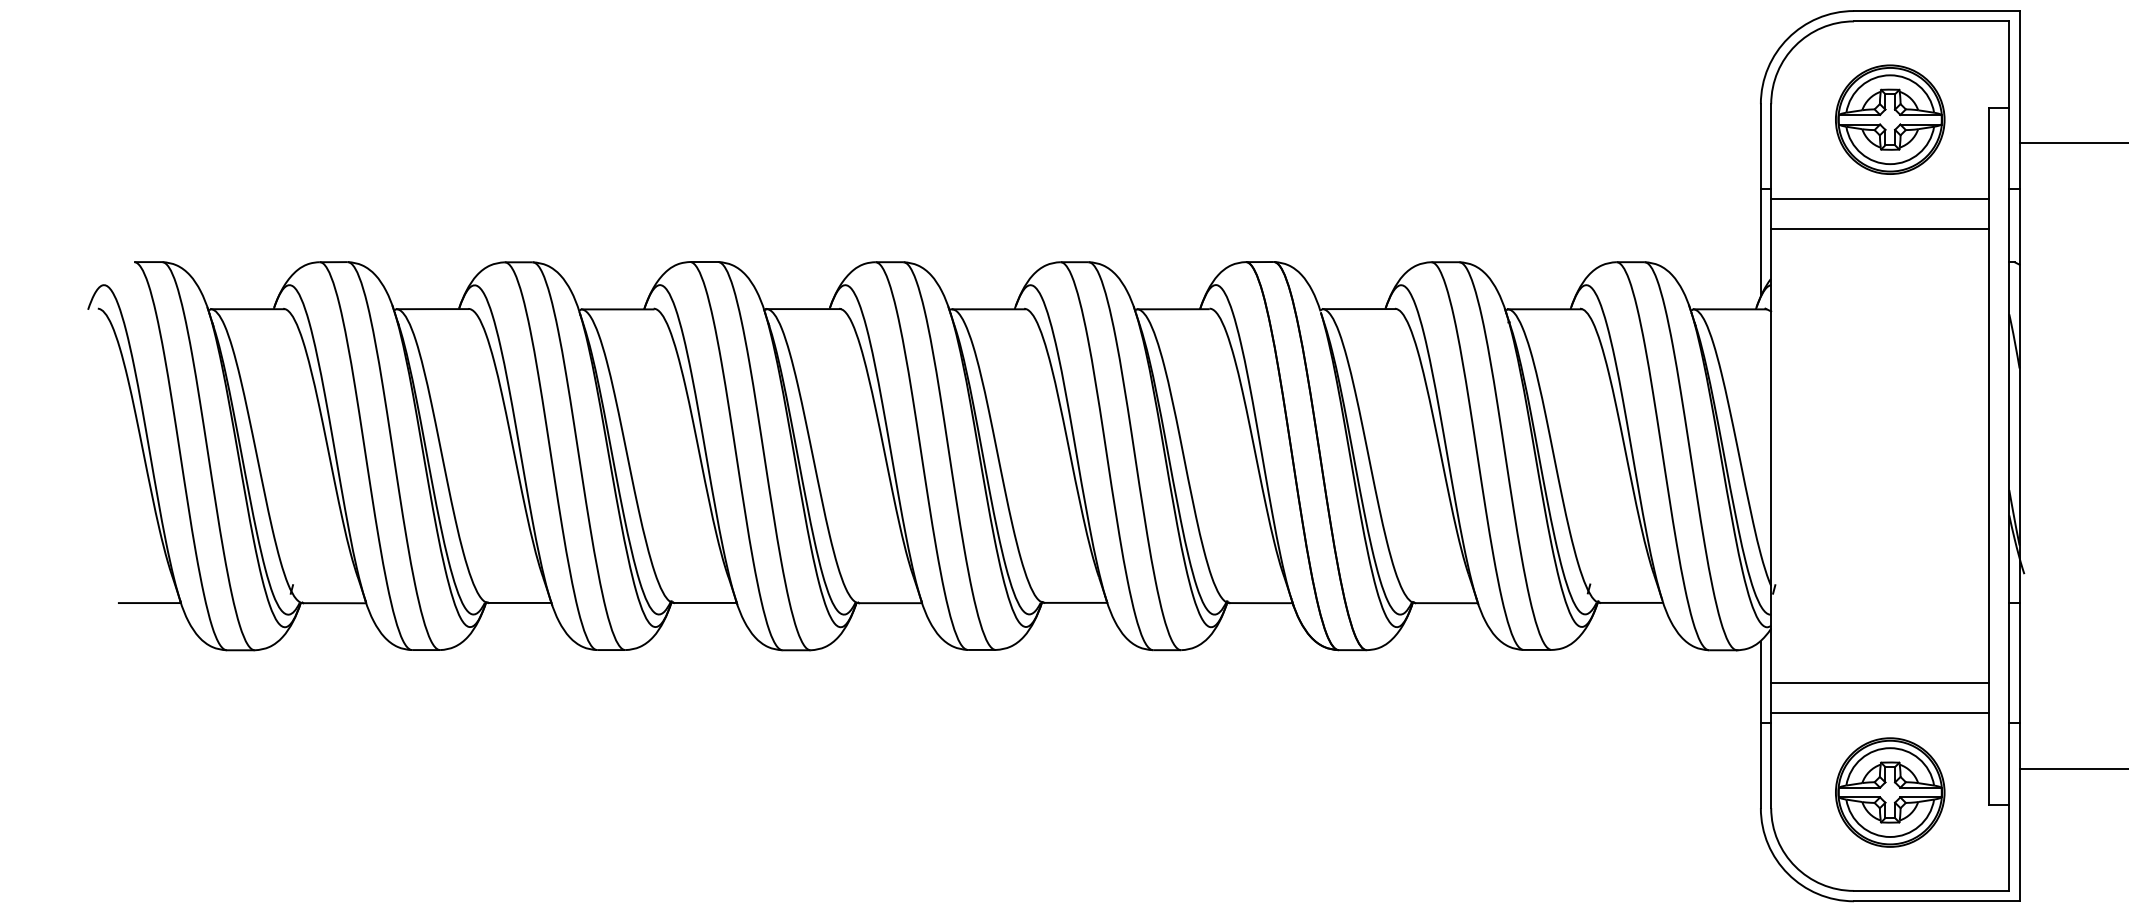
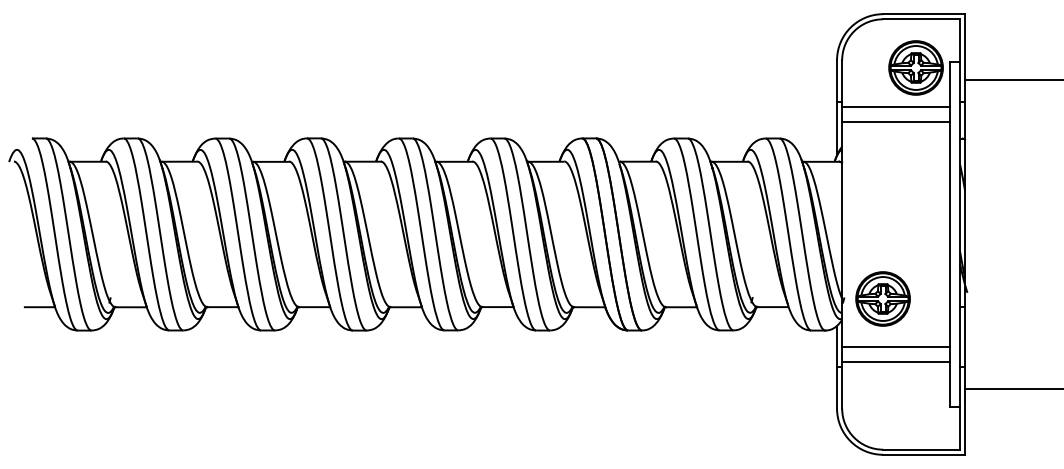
part: (1889, 118) -> (915, 67), moved
part: (1889, 791) -> (882, 298), moved

